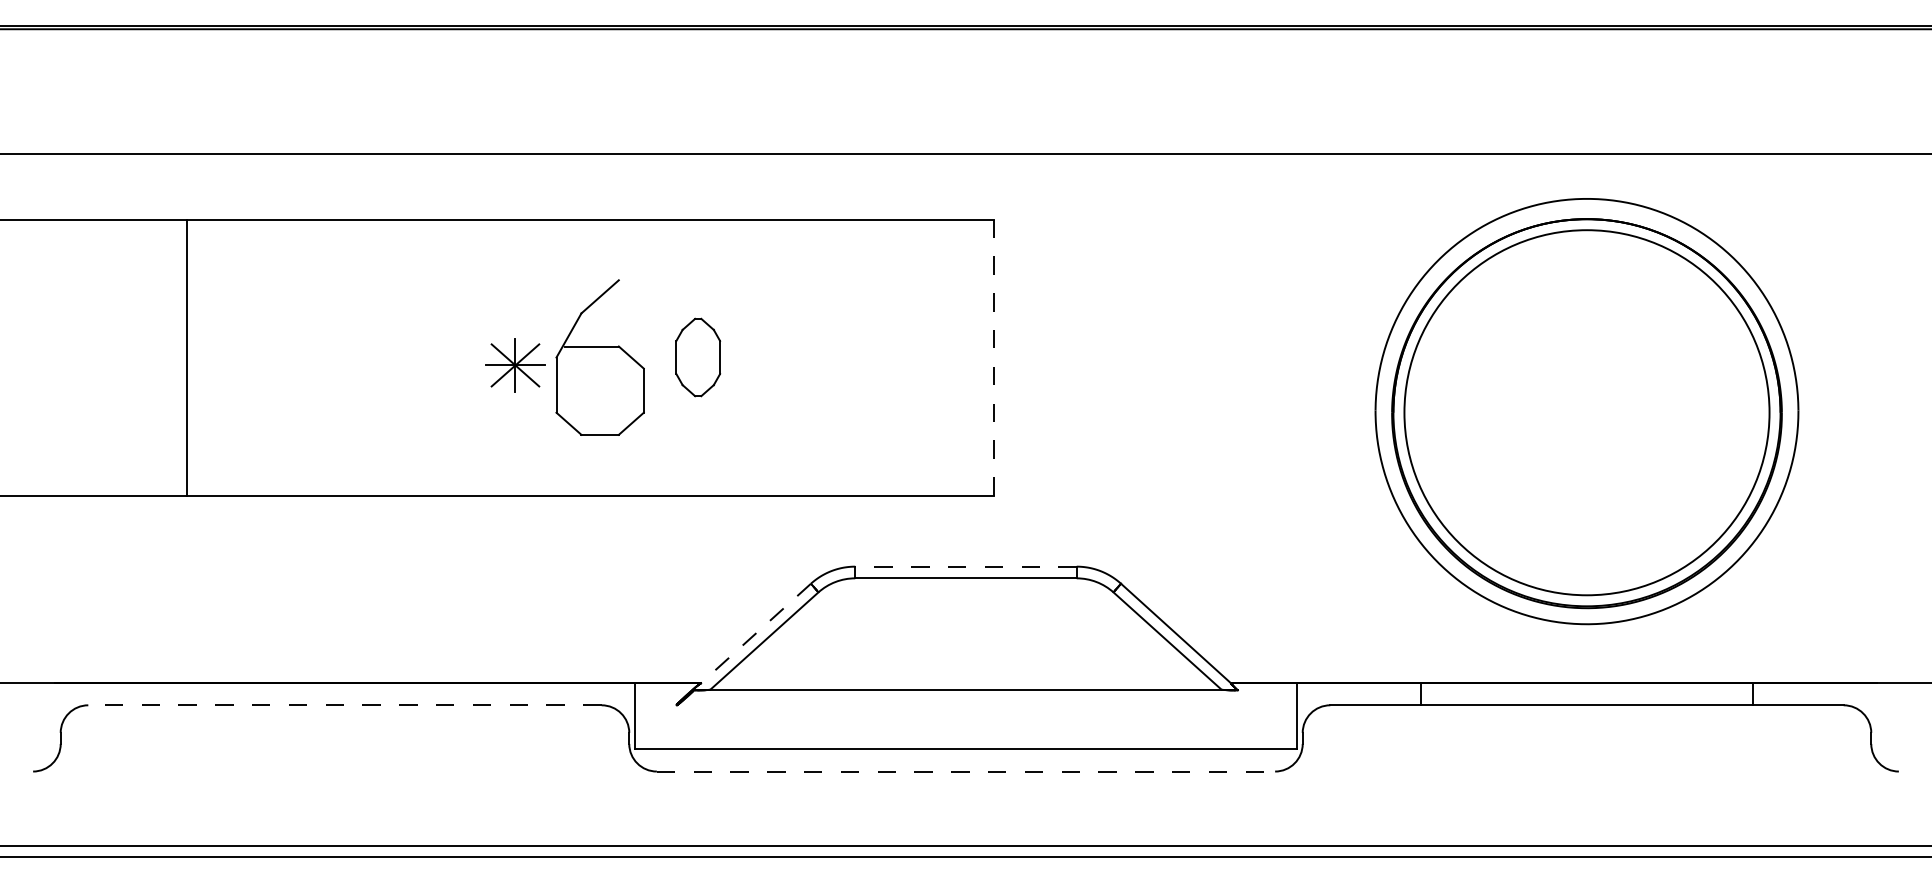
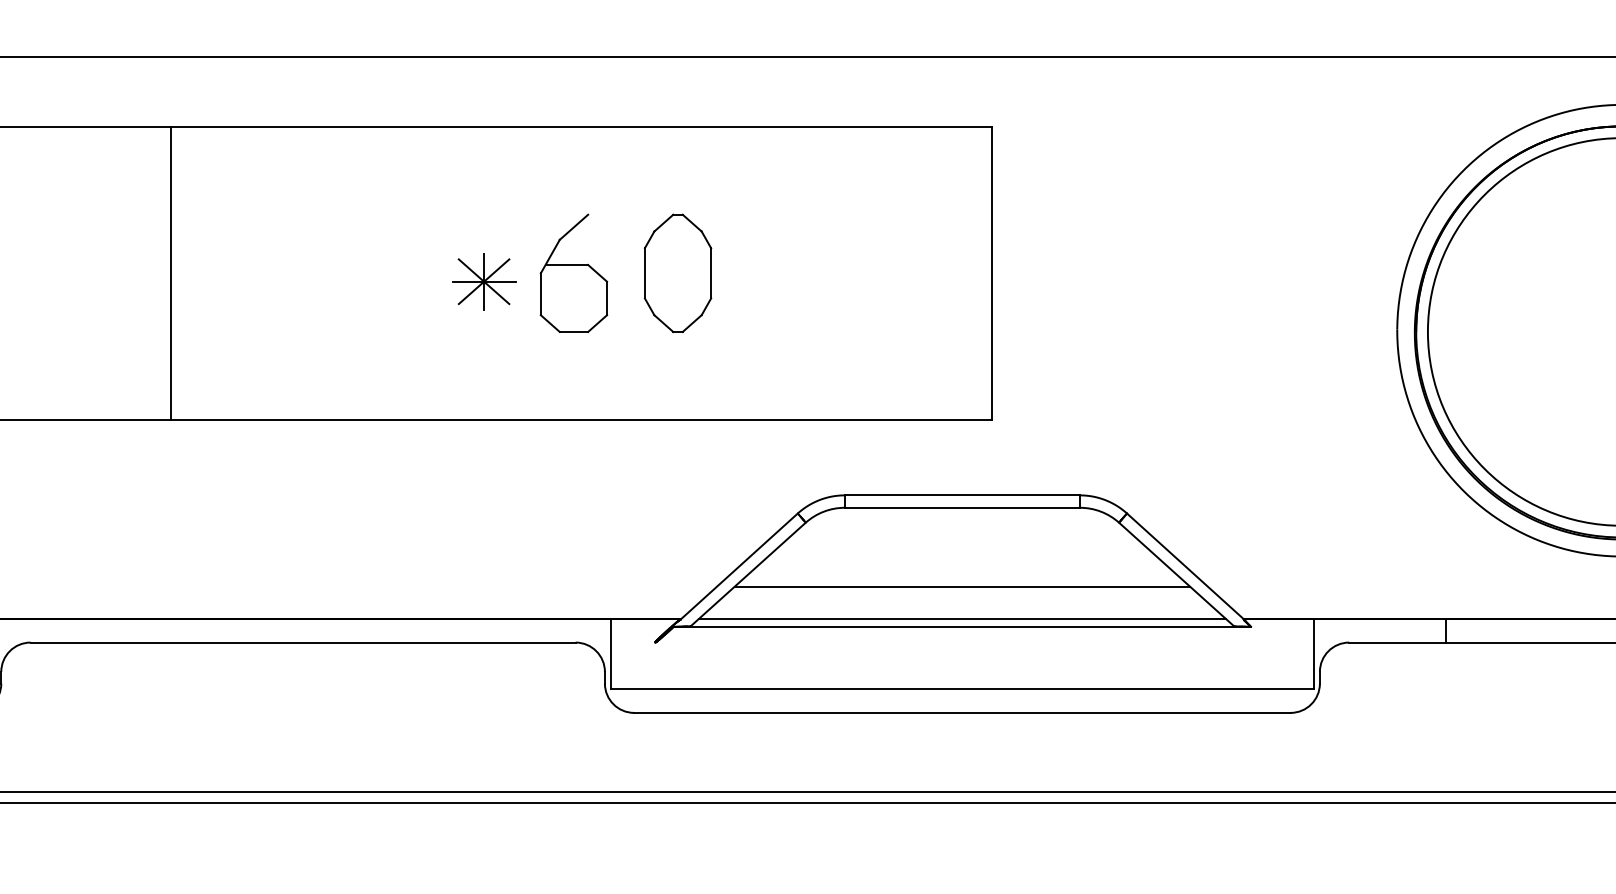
line: (186, 357) -> (170, 273), moved
part: (599, 357) -> (573, 273), size x0.71
part: (698, 357) -> (678, 273), size x1.43
line: (993, 357) -> (991, 273), dashed -> solid
line: (965, 566) -> (961, 495), dashed -> solid
line: (755, 633) -> (738, 566), dashed -> solid
line: (965, 652) -> (961, 586), added
line: (965, 683) -> (961, 619), added
line: (344, 705) -> (302, 642), dashed -> solid
line: (966, 771) -> (962, 712), dashed -> solid

